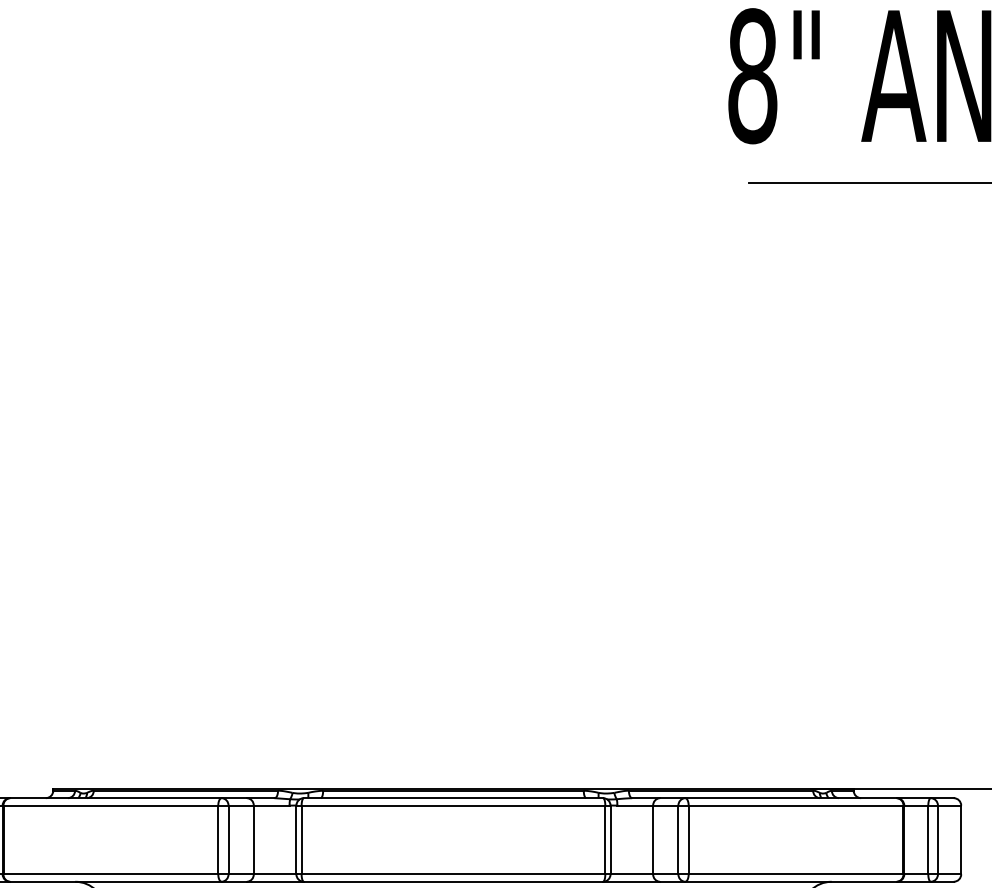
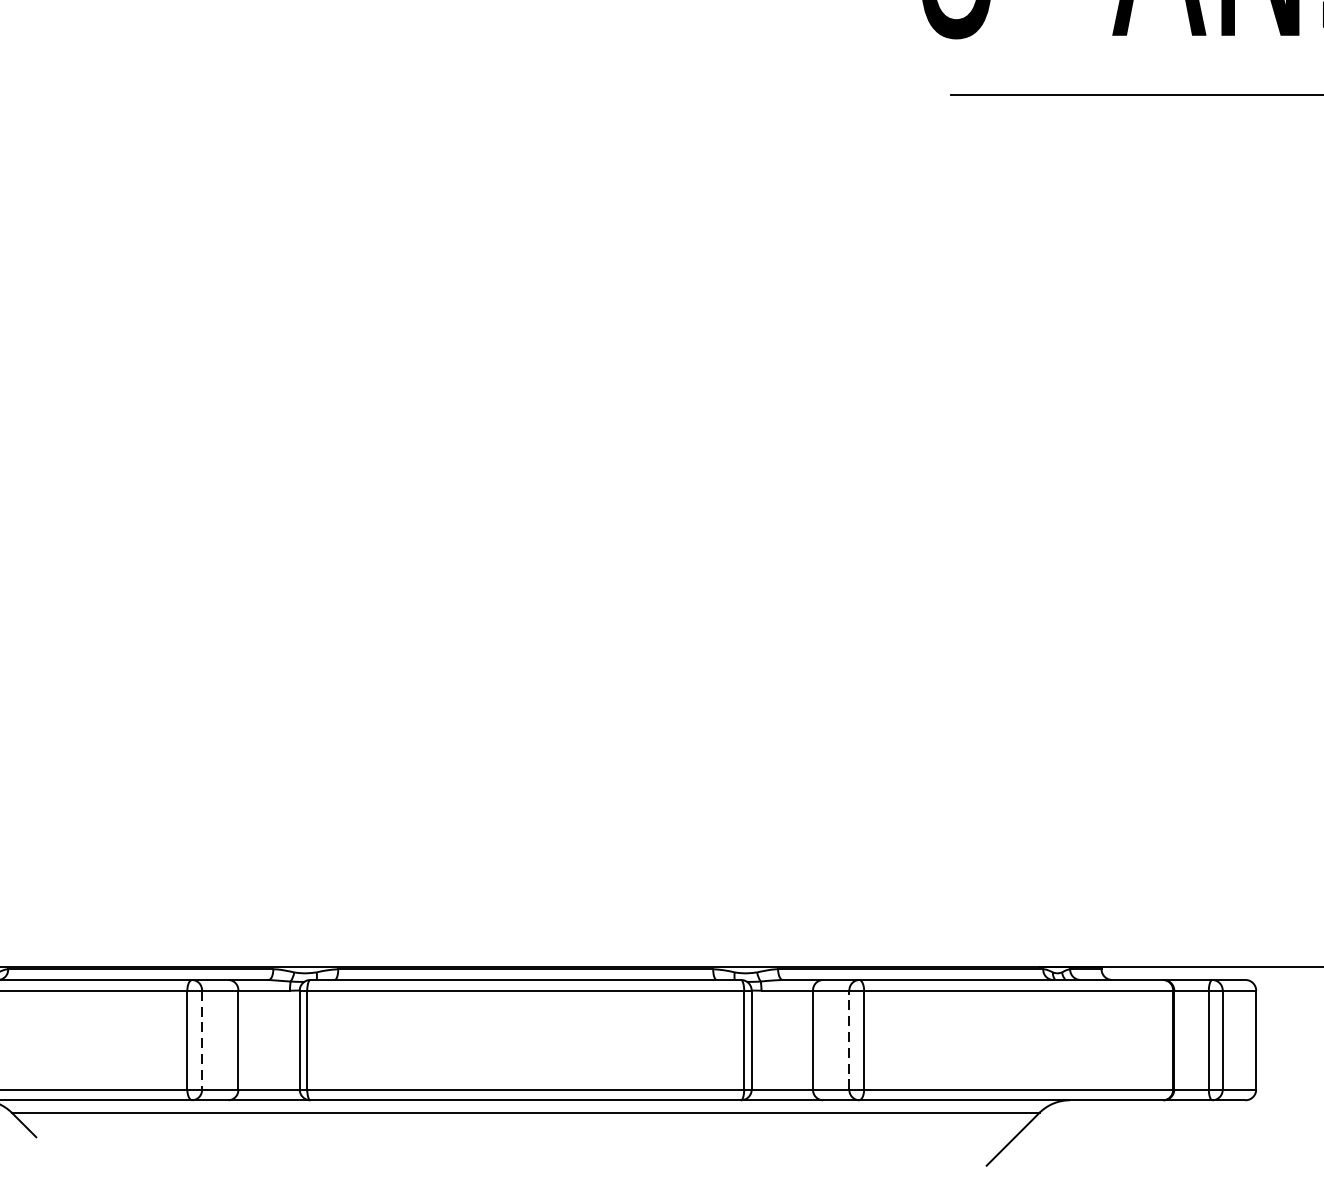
line: (678, 839) -> (849, 1039), solid -> dashed
line: (228, 840) -> (202, 1040), solid -> dashed

